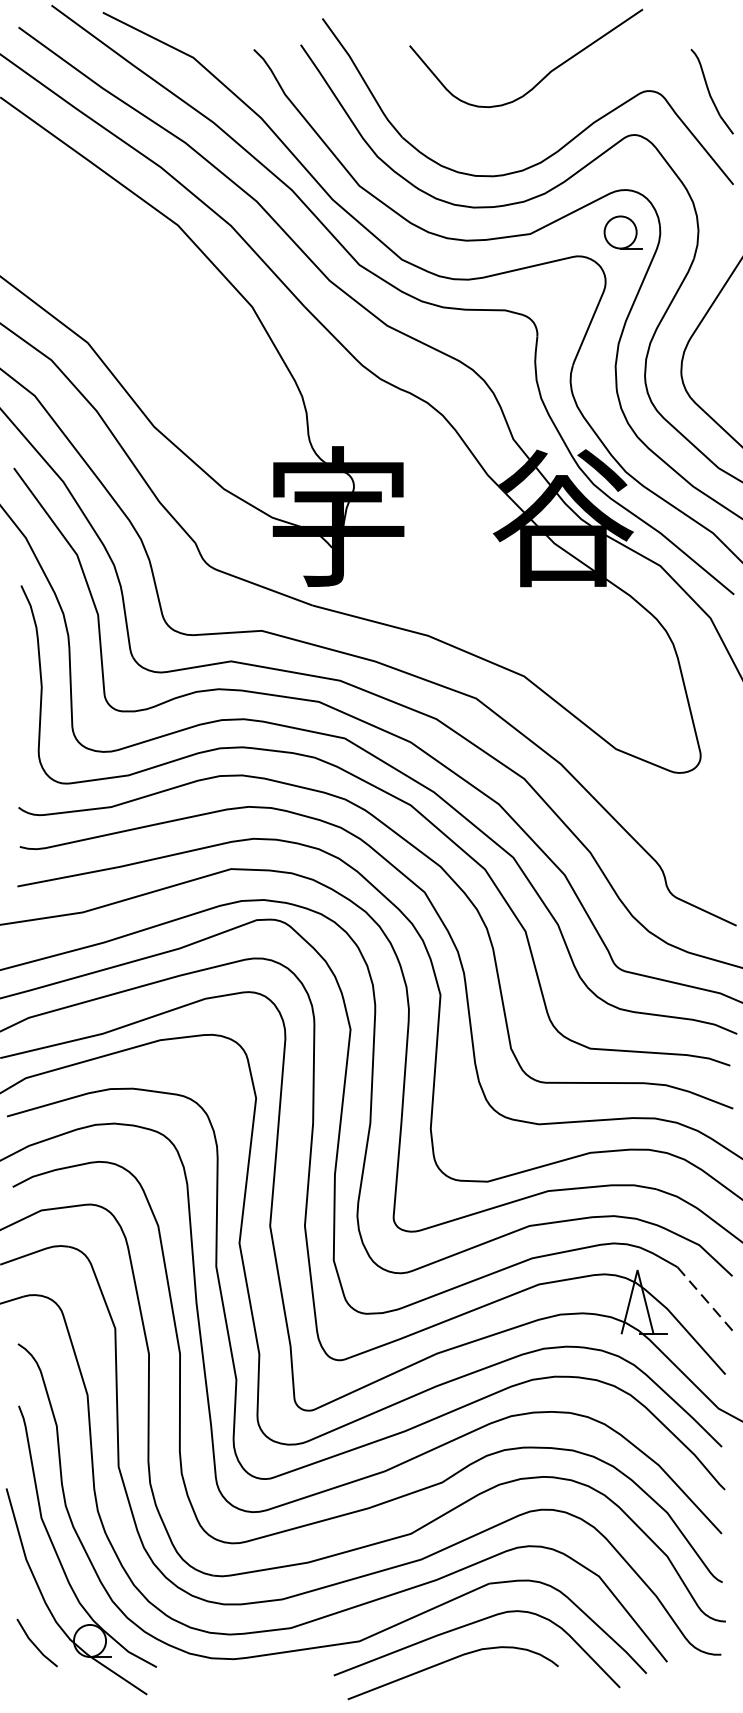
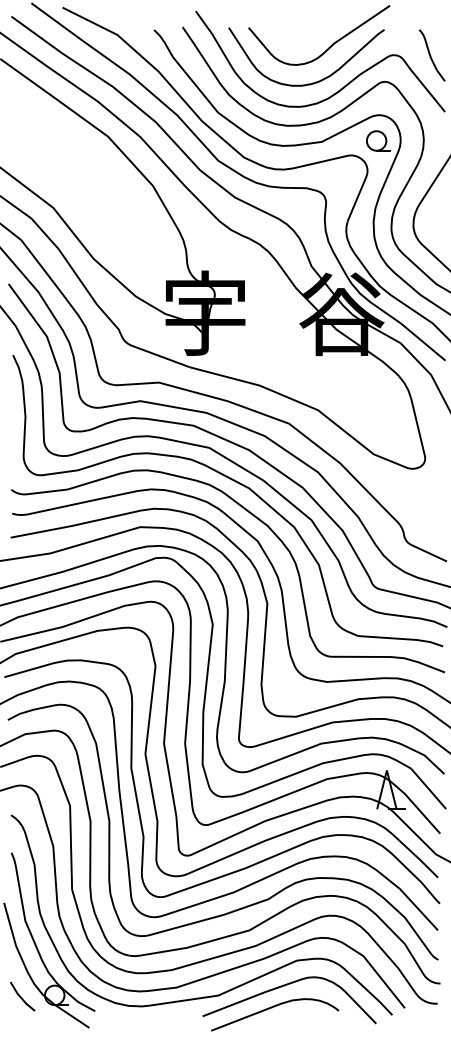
curve: (519, 134) -> (315, 81), added
line: (706, 1299) -> (428, 788), dashed -> solid

